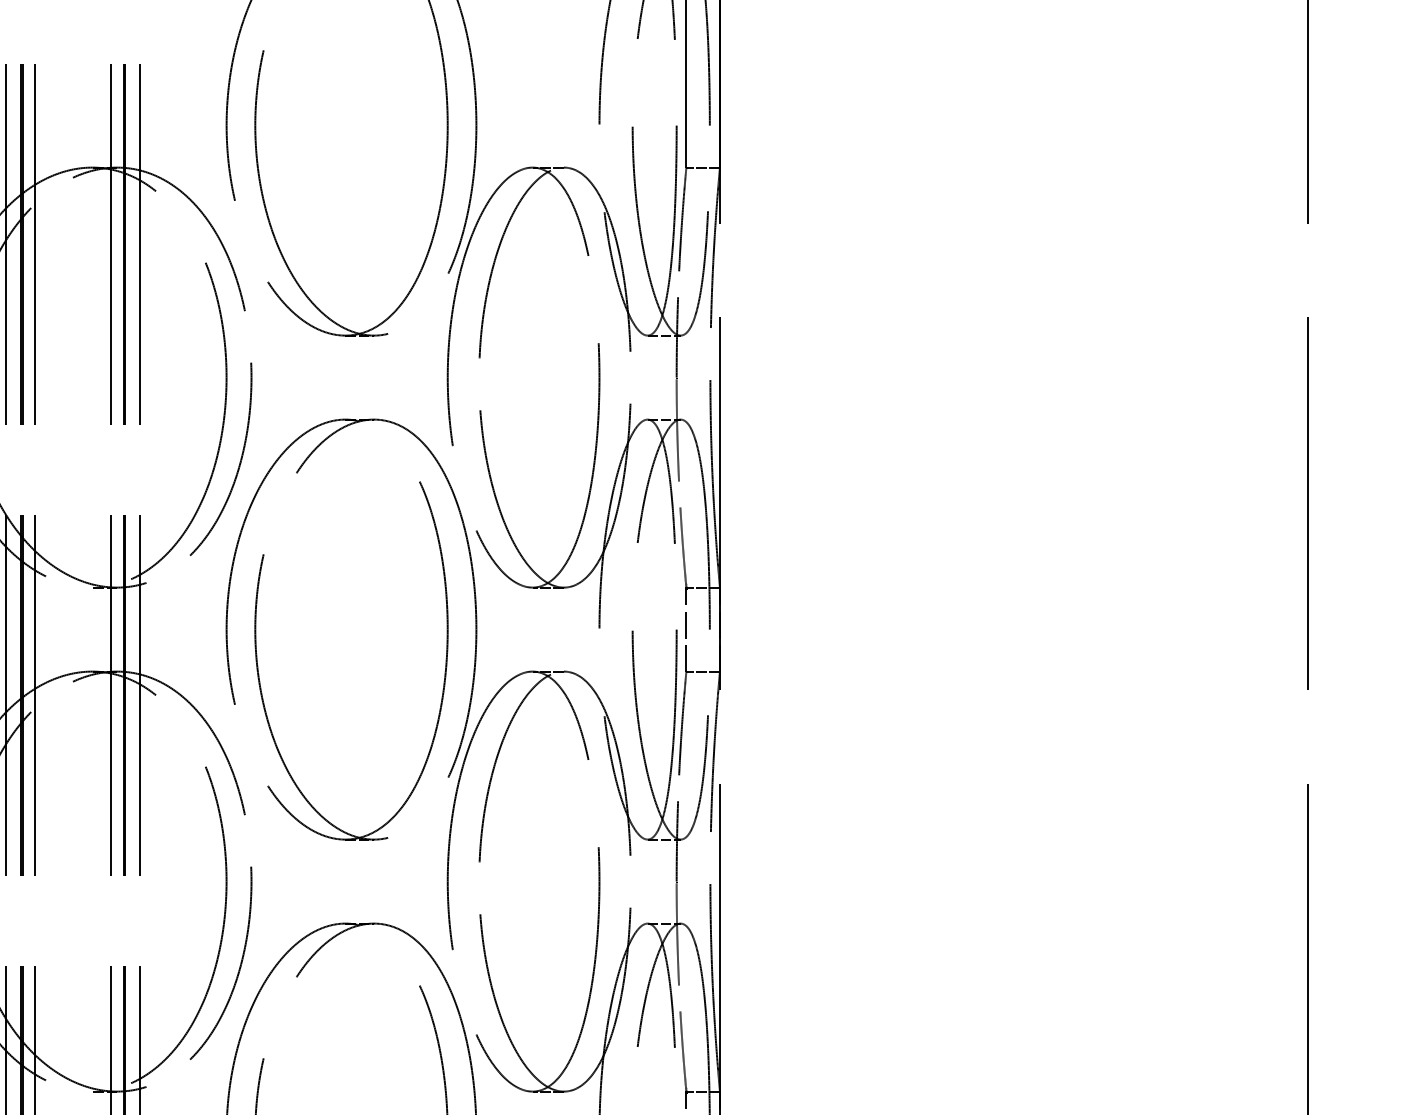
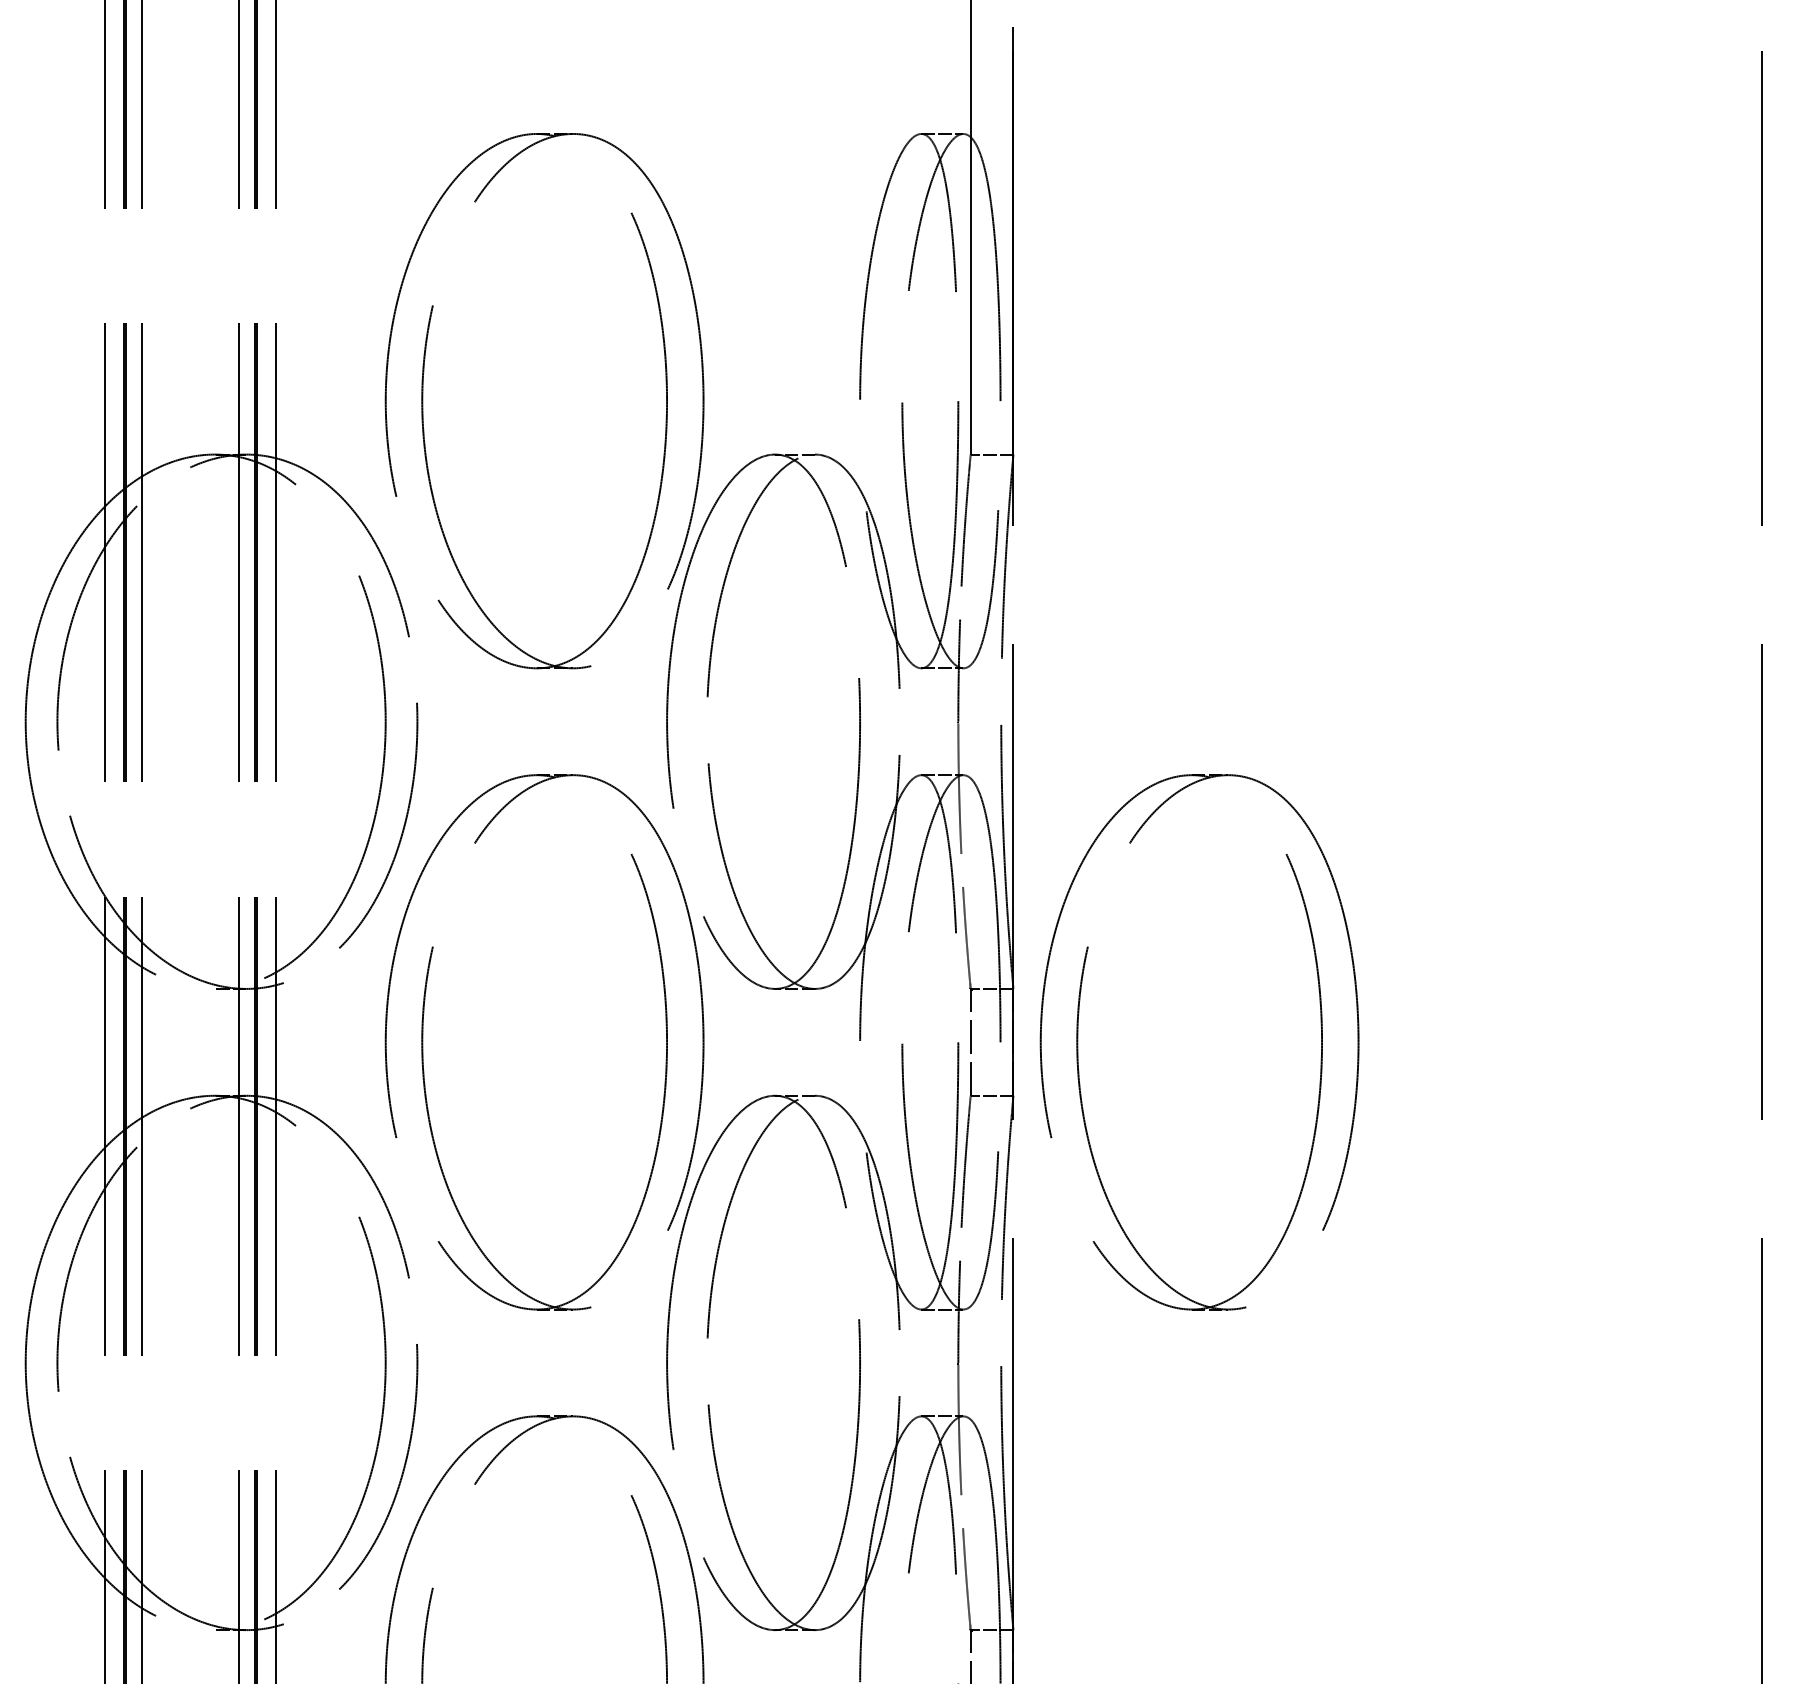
part: (771, 629) -> (1078, 1042), added

